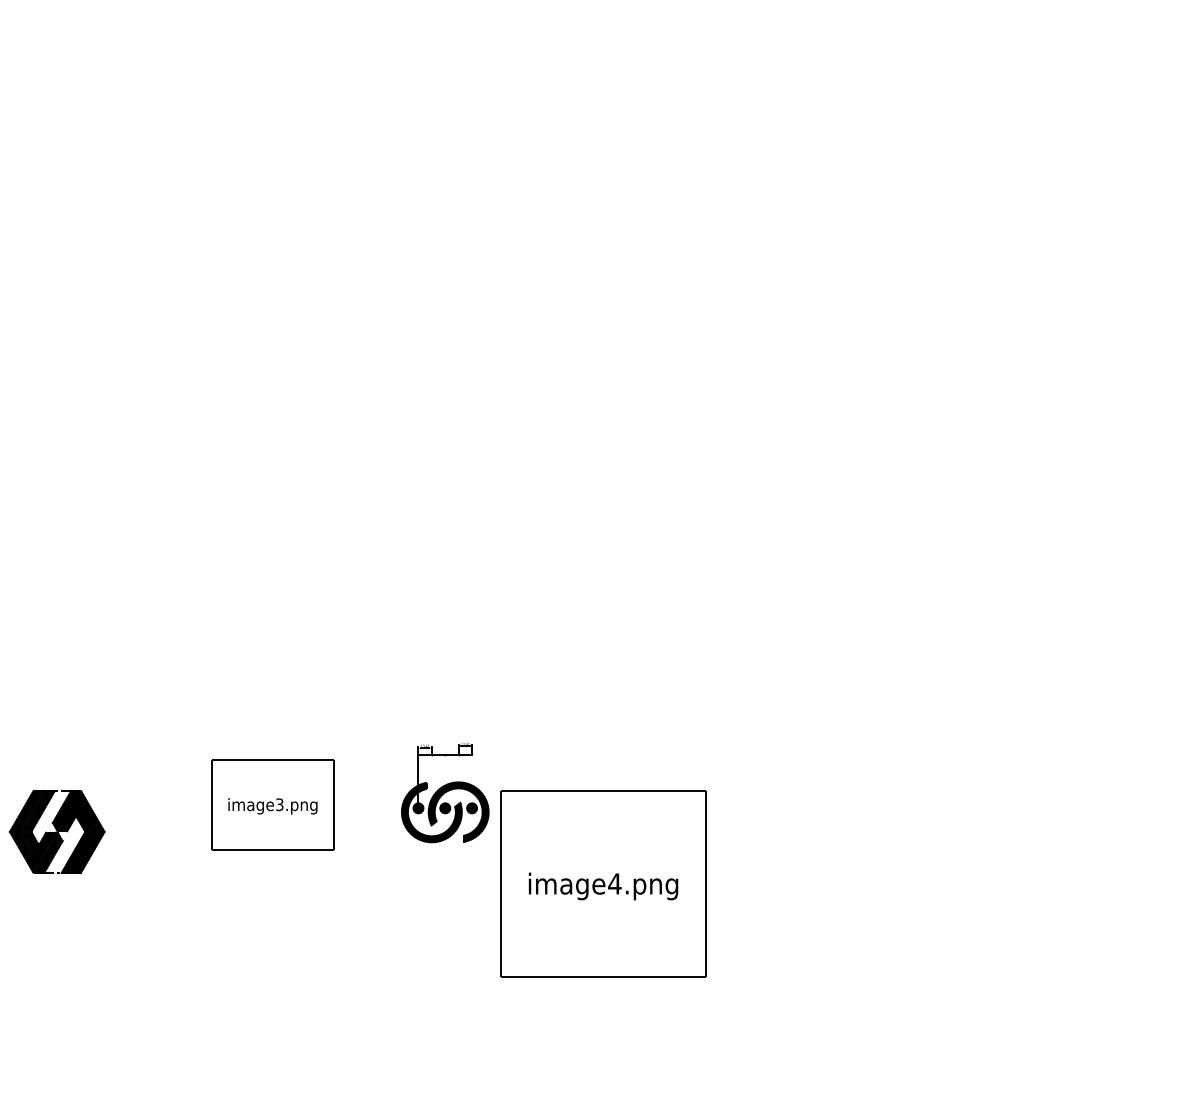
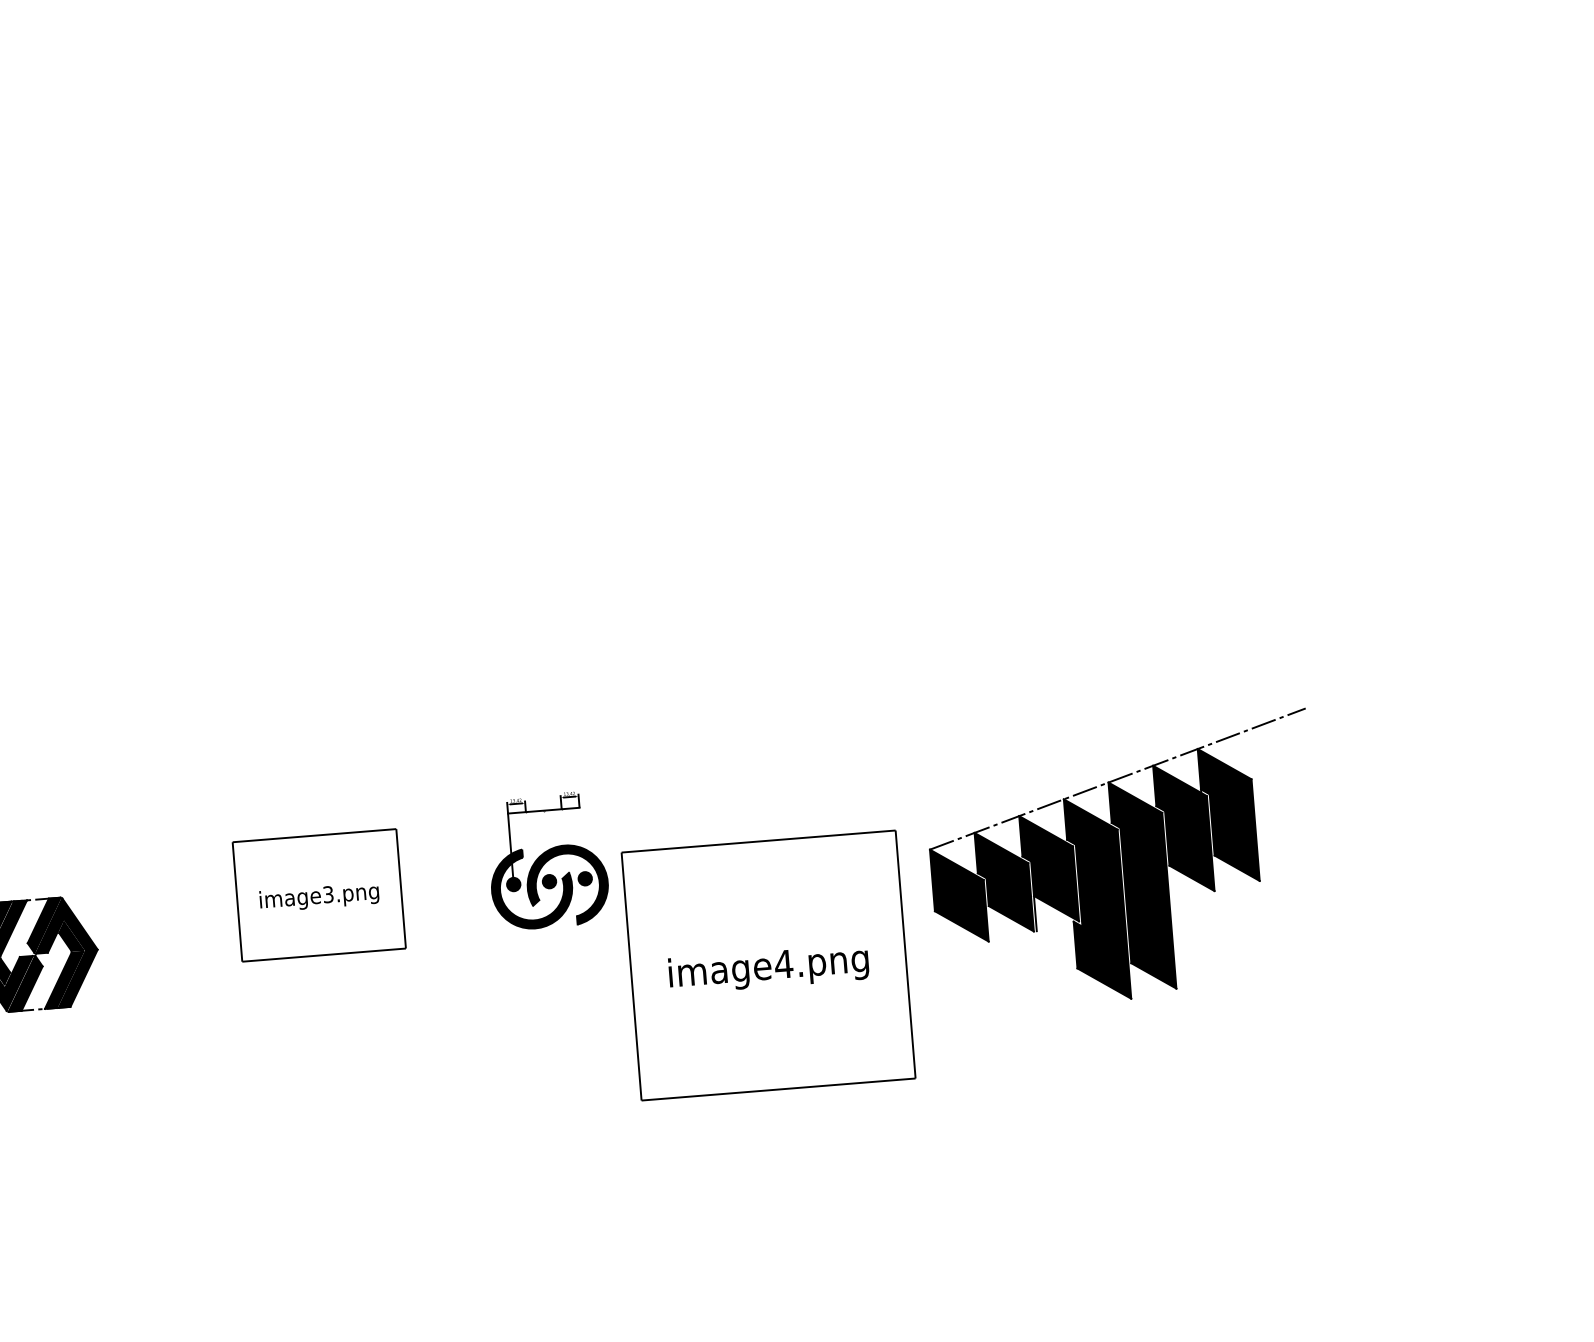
part: (874, 827) -> (1123, 861), added

